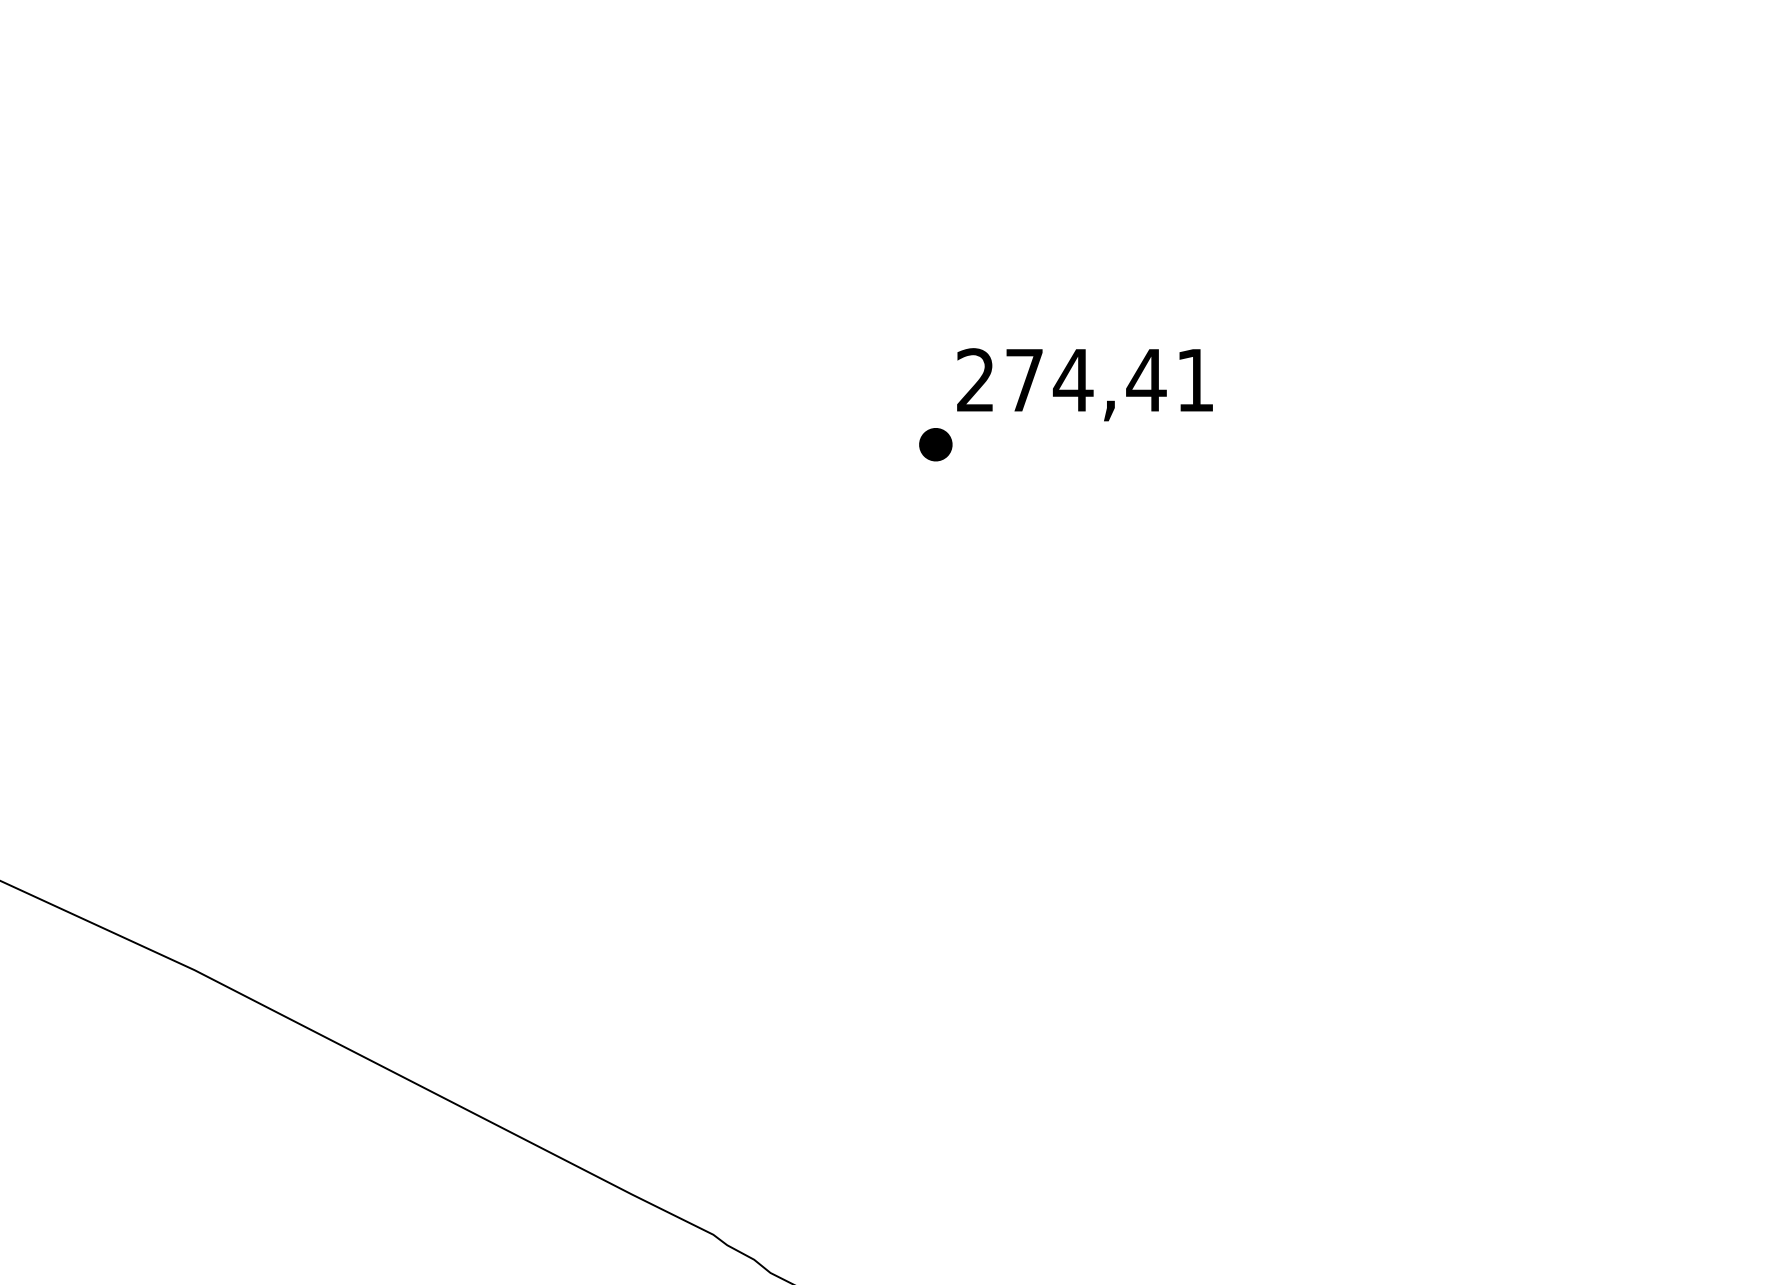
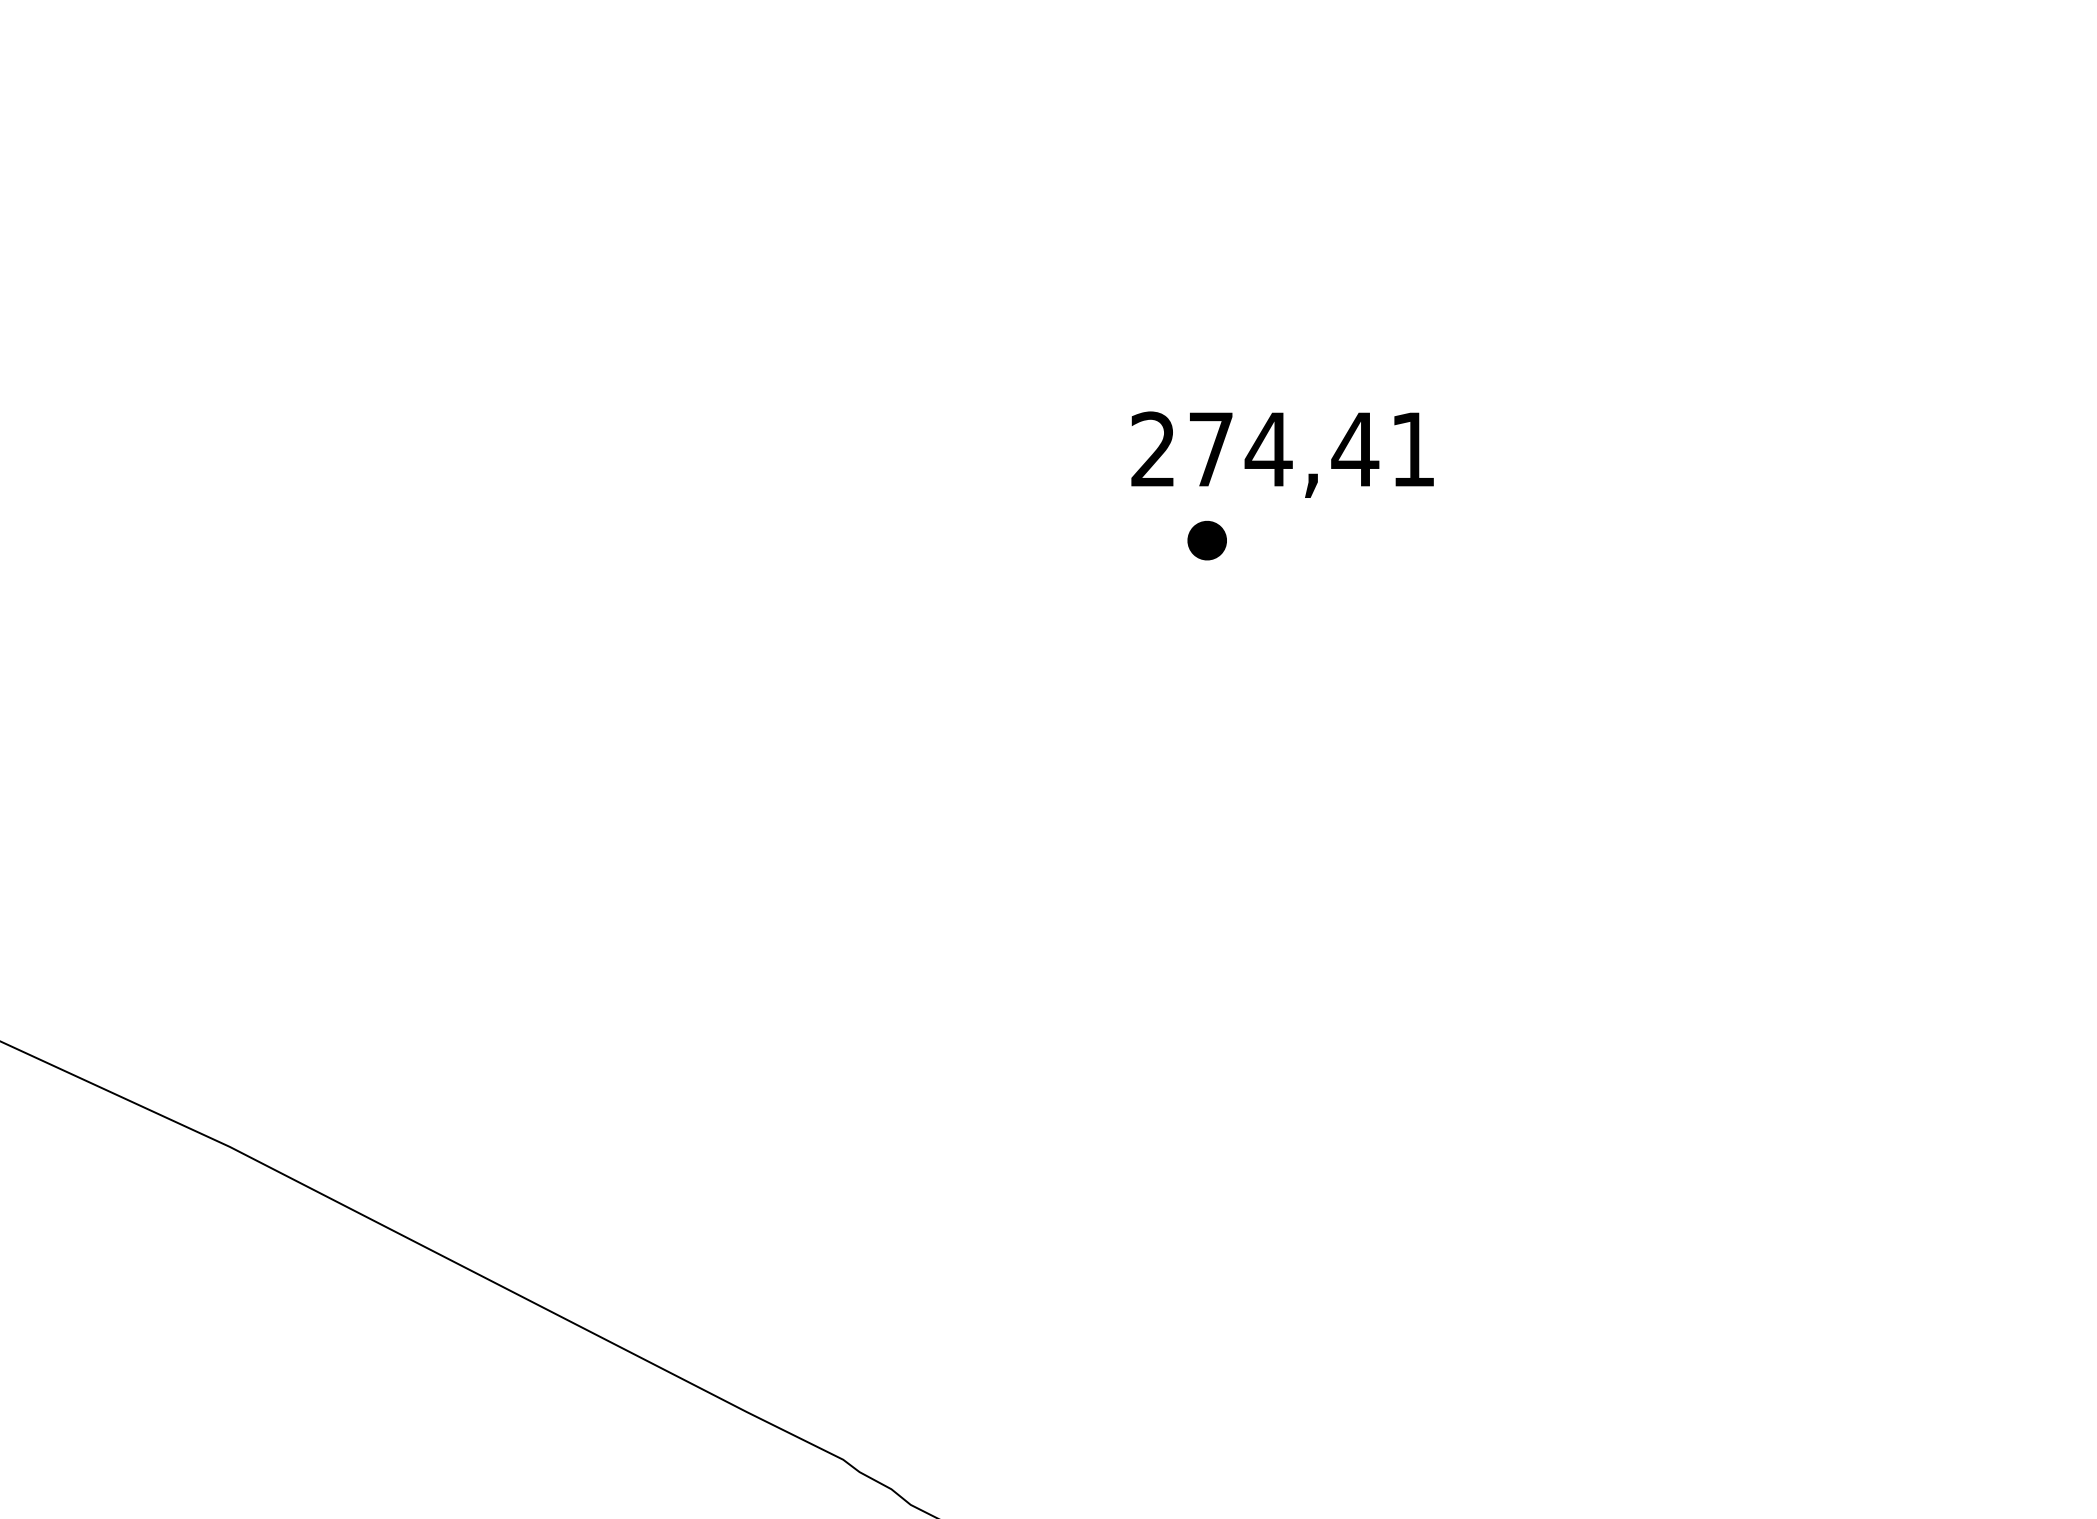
part: (935, 444) -> (1206, 540), moved

